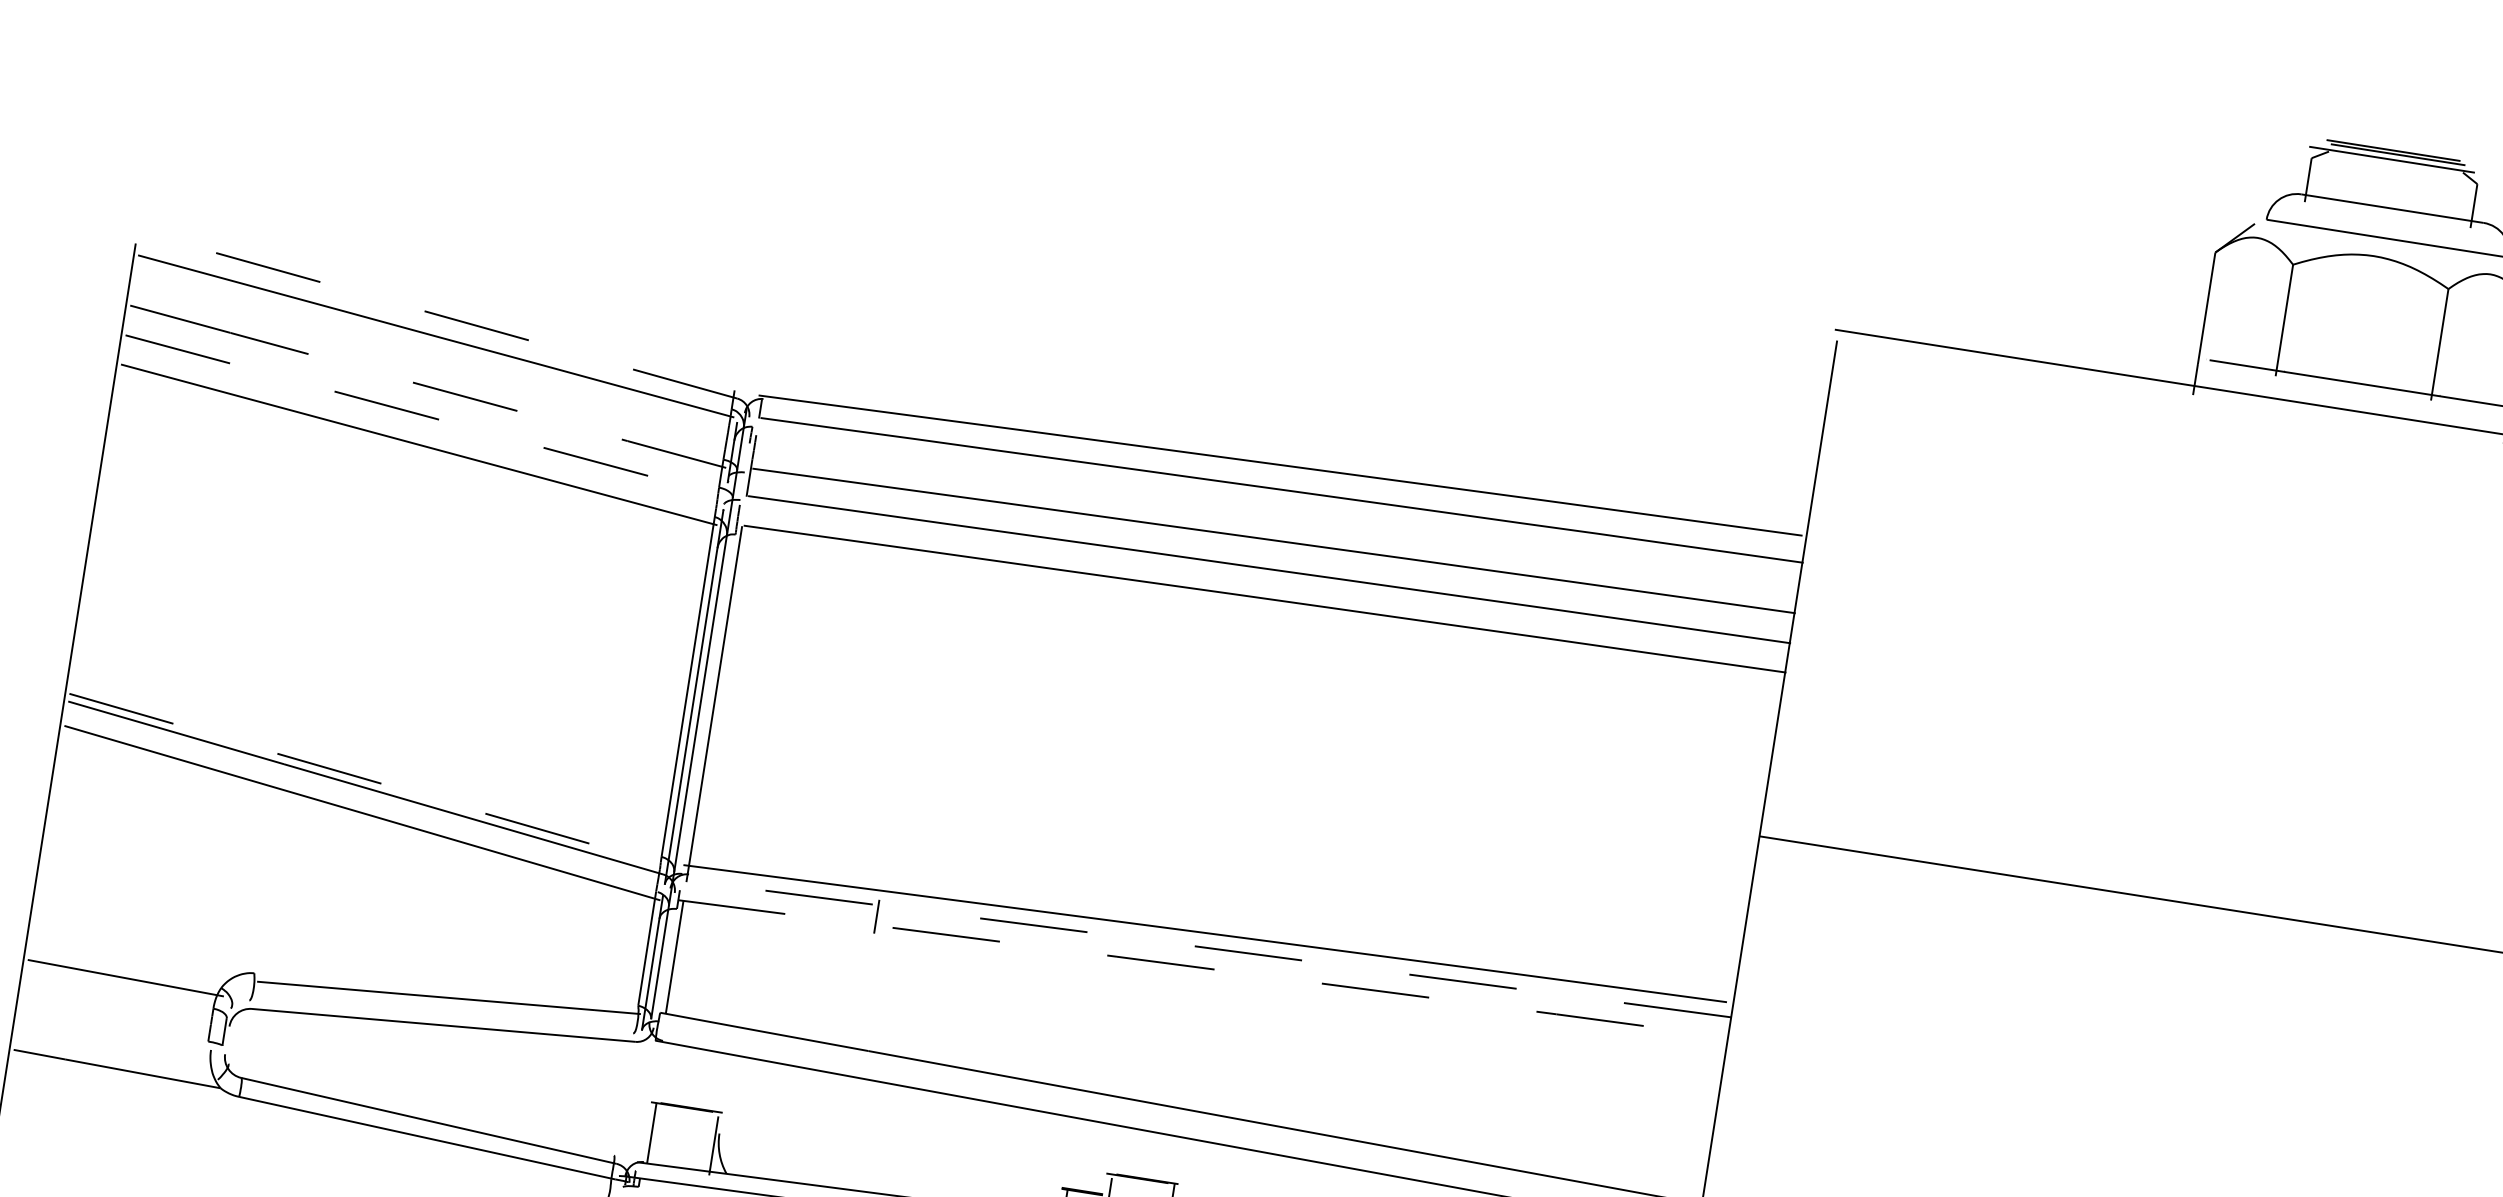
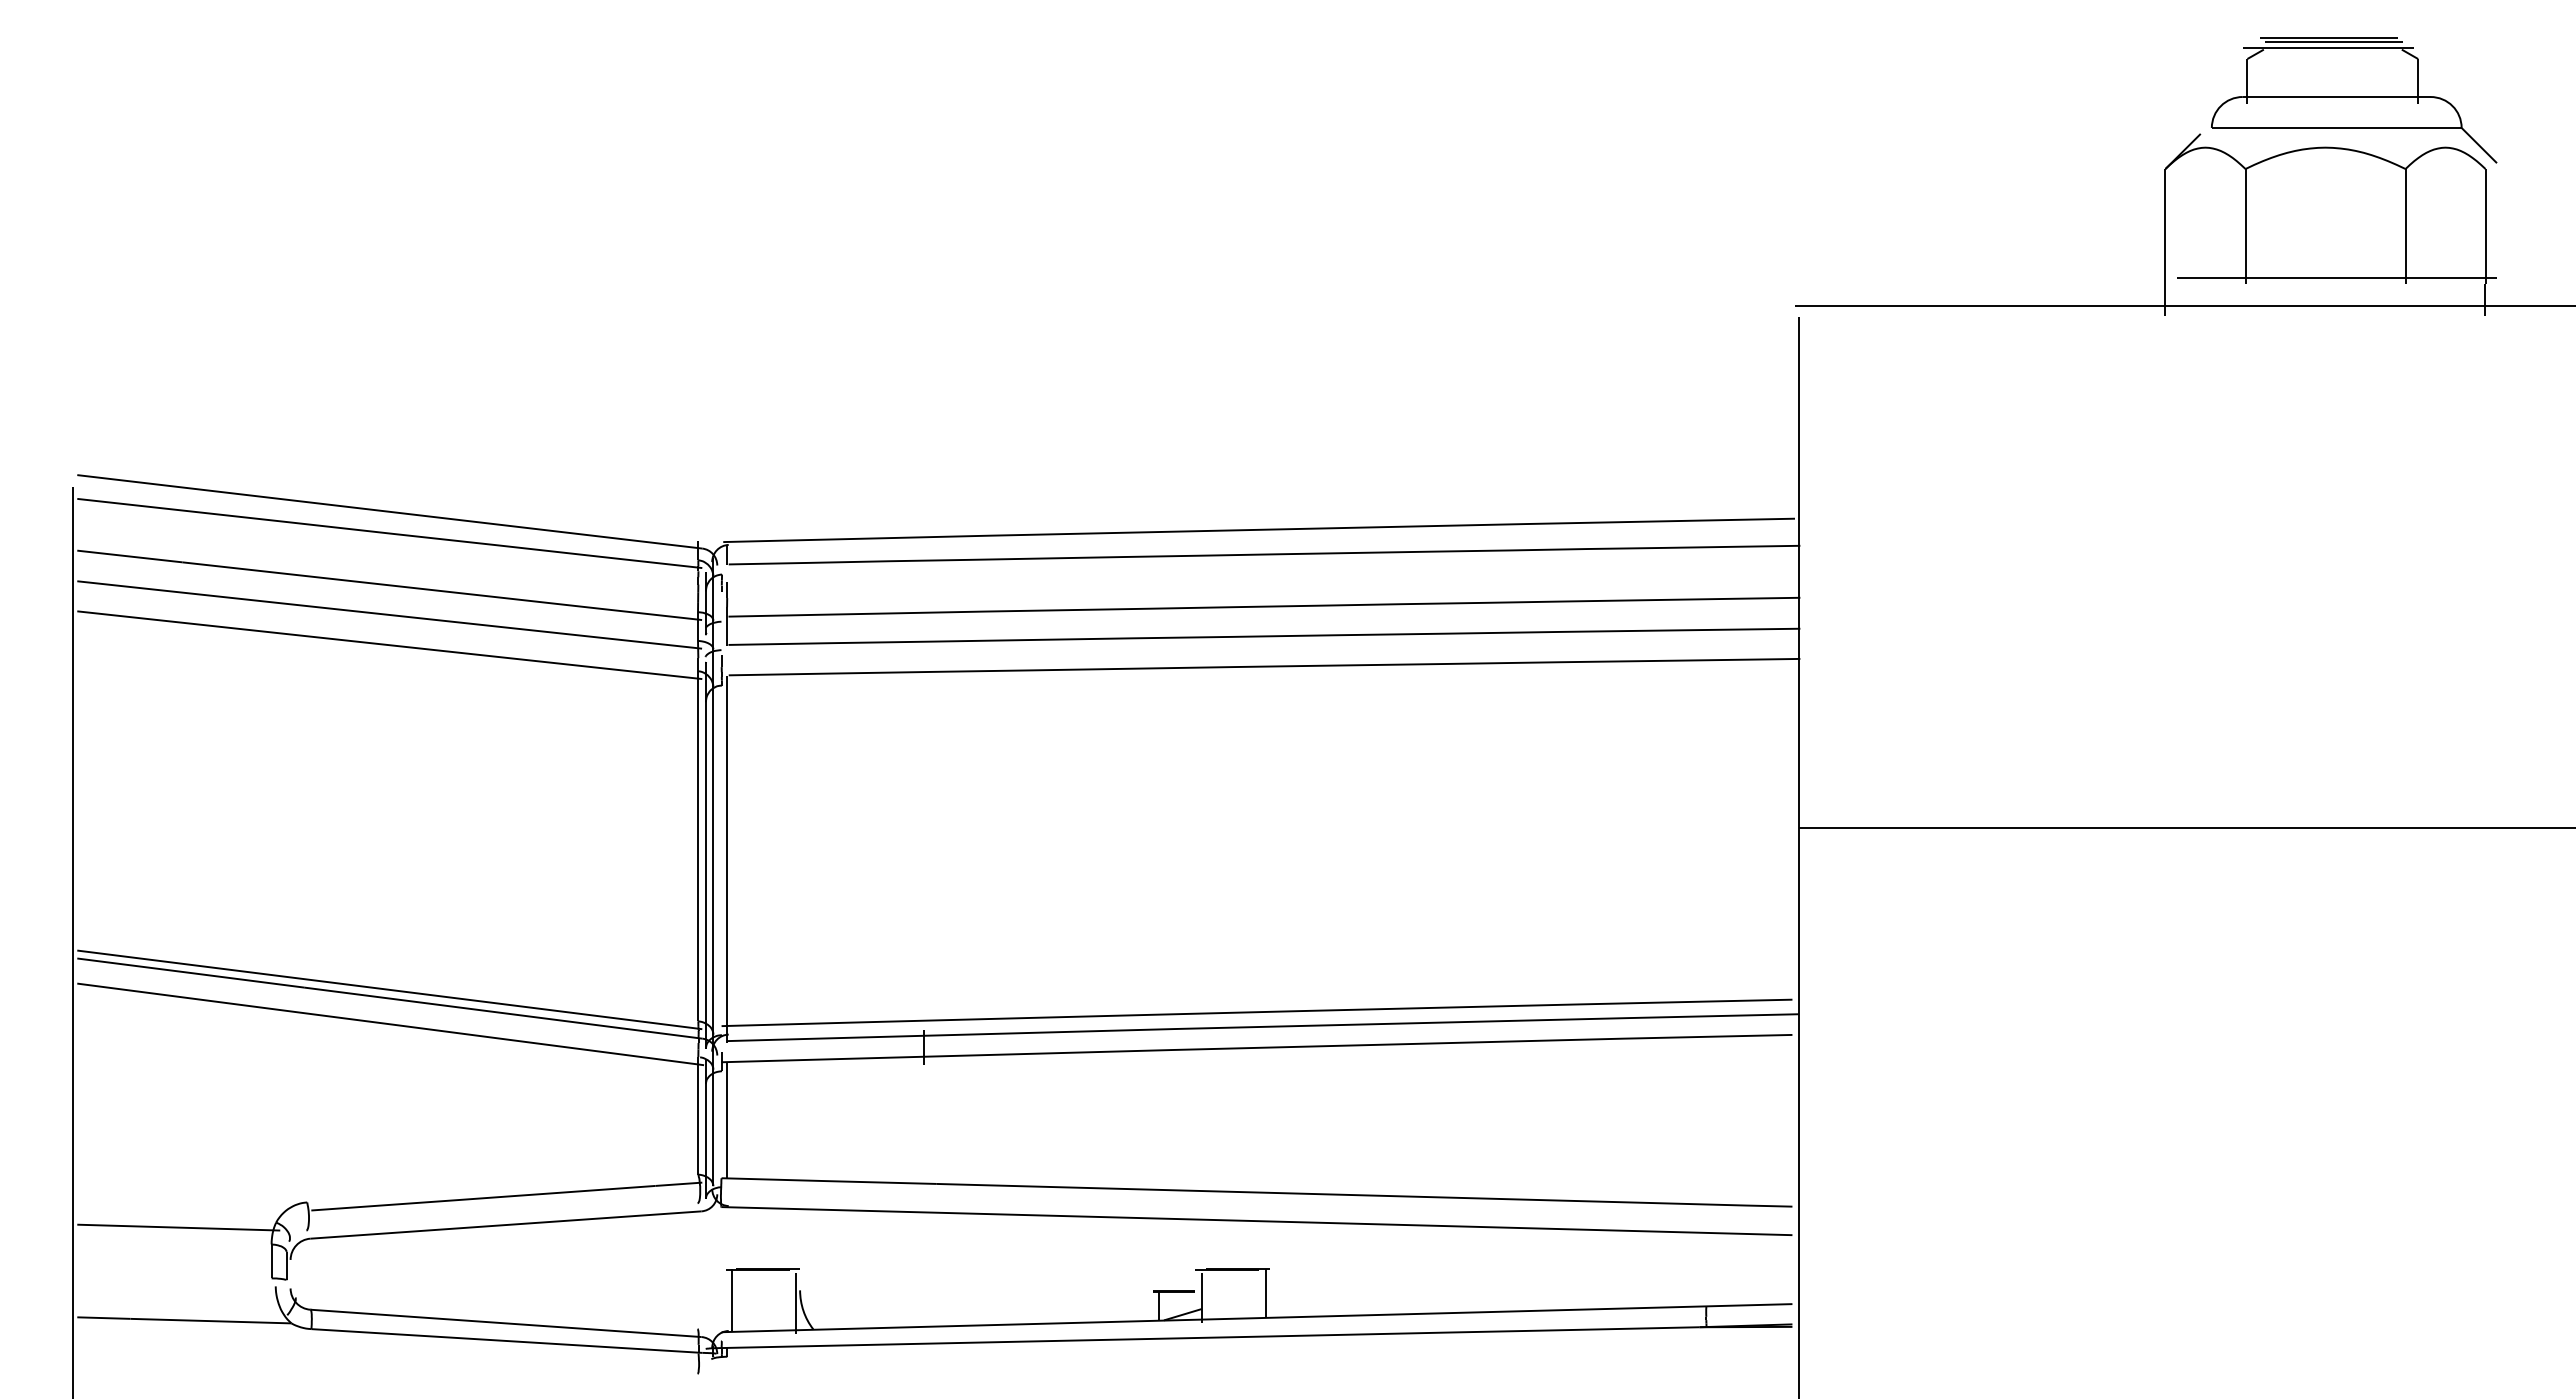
line: (439, 315) -> (389, 511), dashed -> solid
line: (479, 400) -> (443, 591), dashed -> solid
line: (424, 416) -> (390, 615), dashed -> solid
line: (366, 779) -> (389, 989), dashed -> solid
line: (1209, 947) -> (1263, 1026), dashed -> solid
line: (1200, 967) -> (1257, 1047), dashed -> solid

